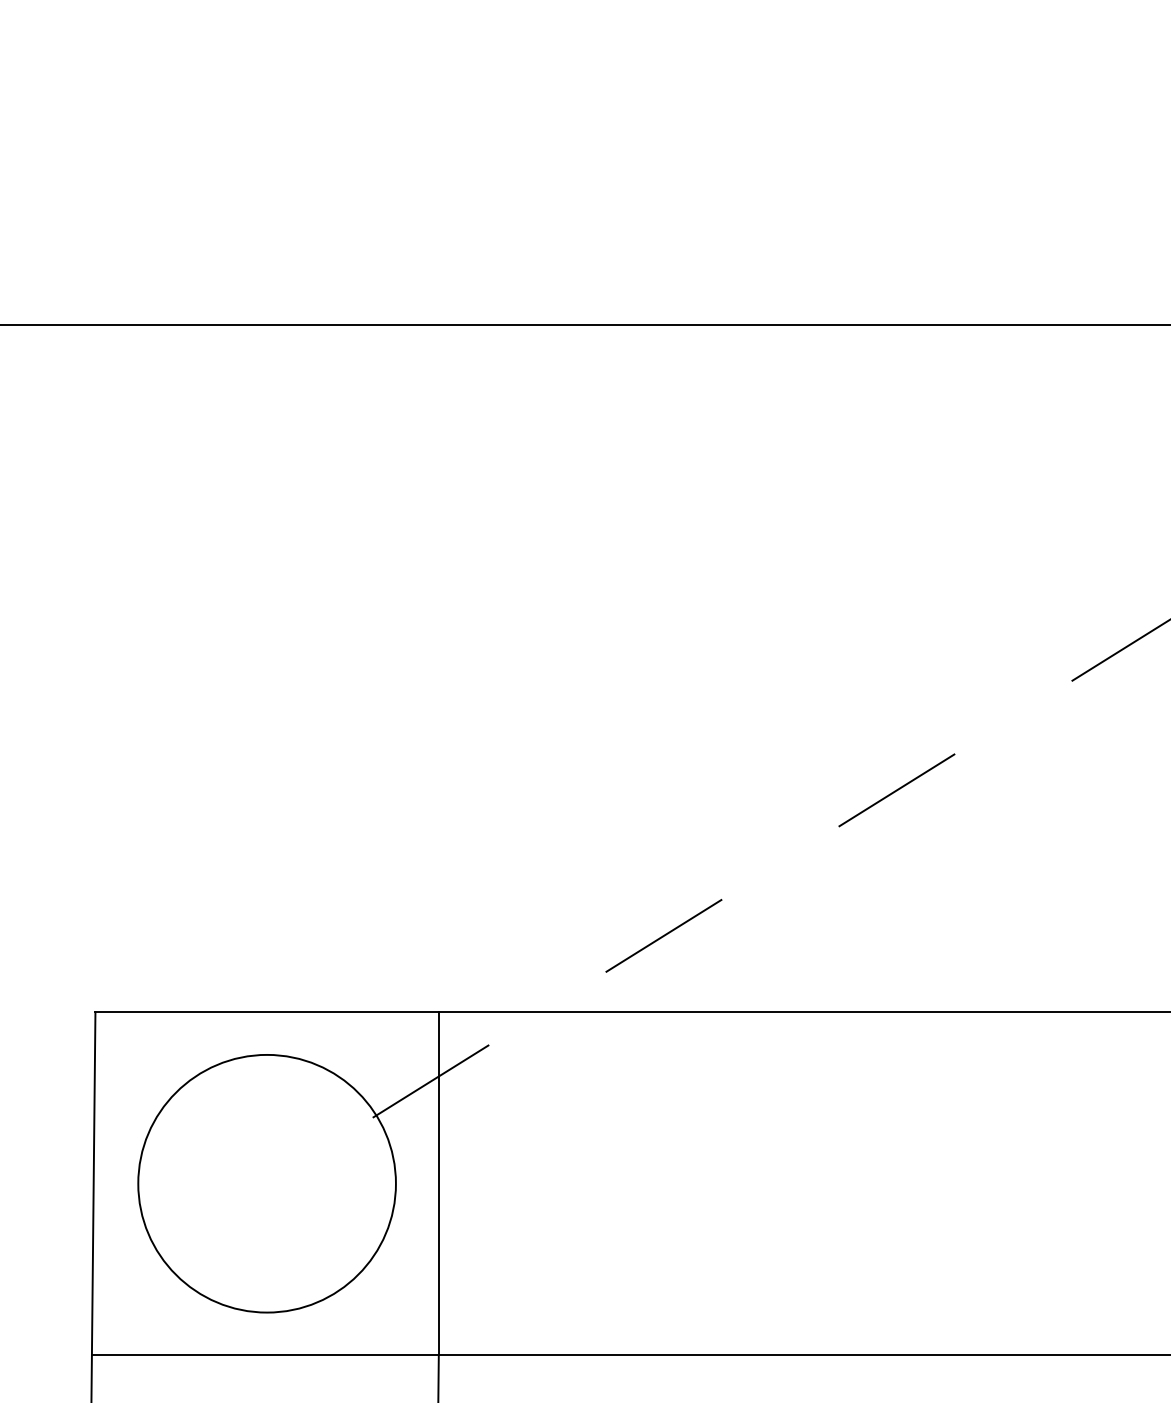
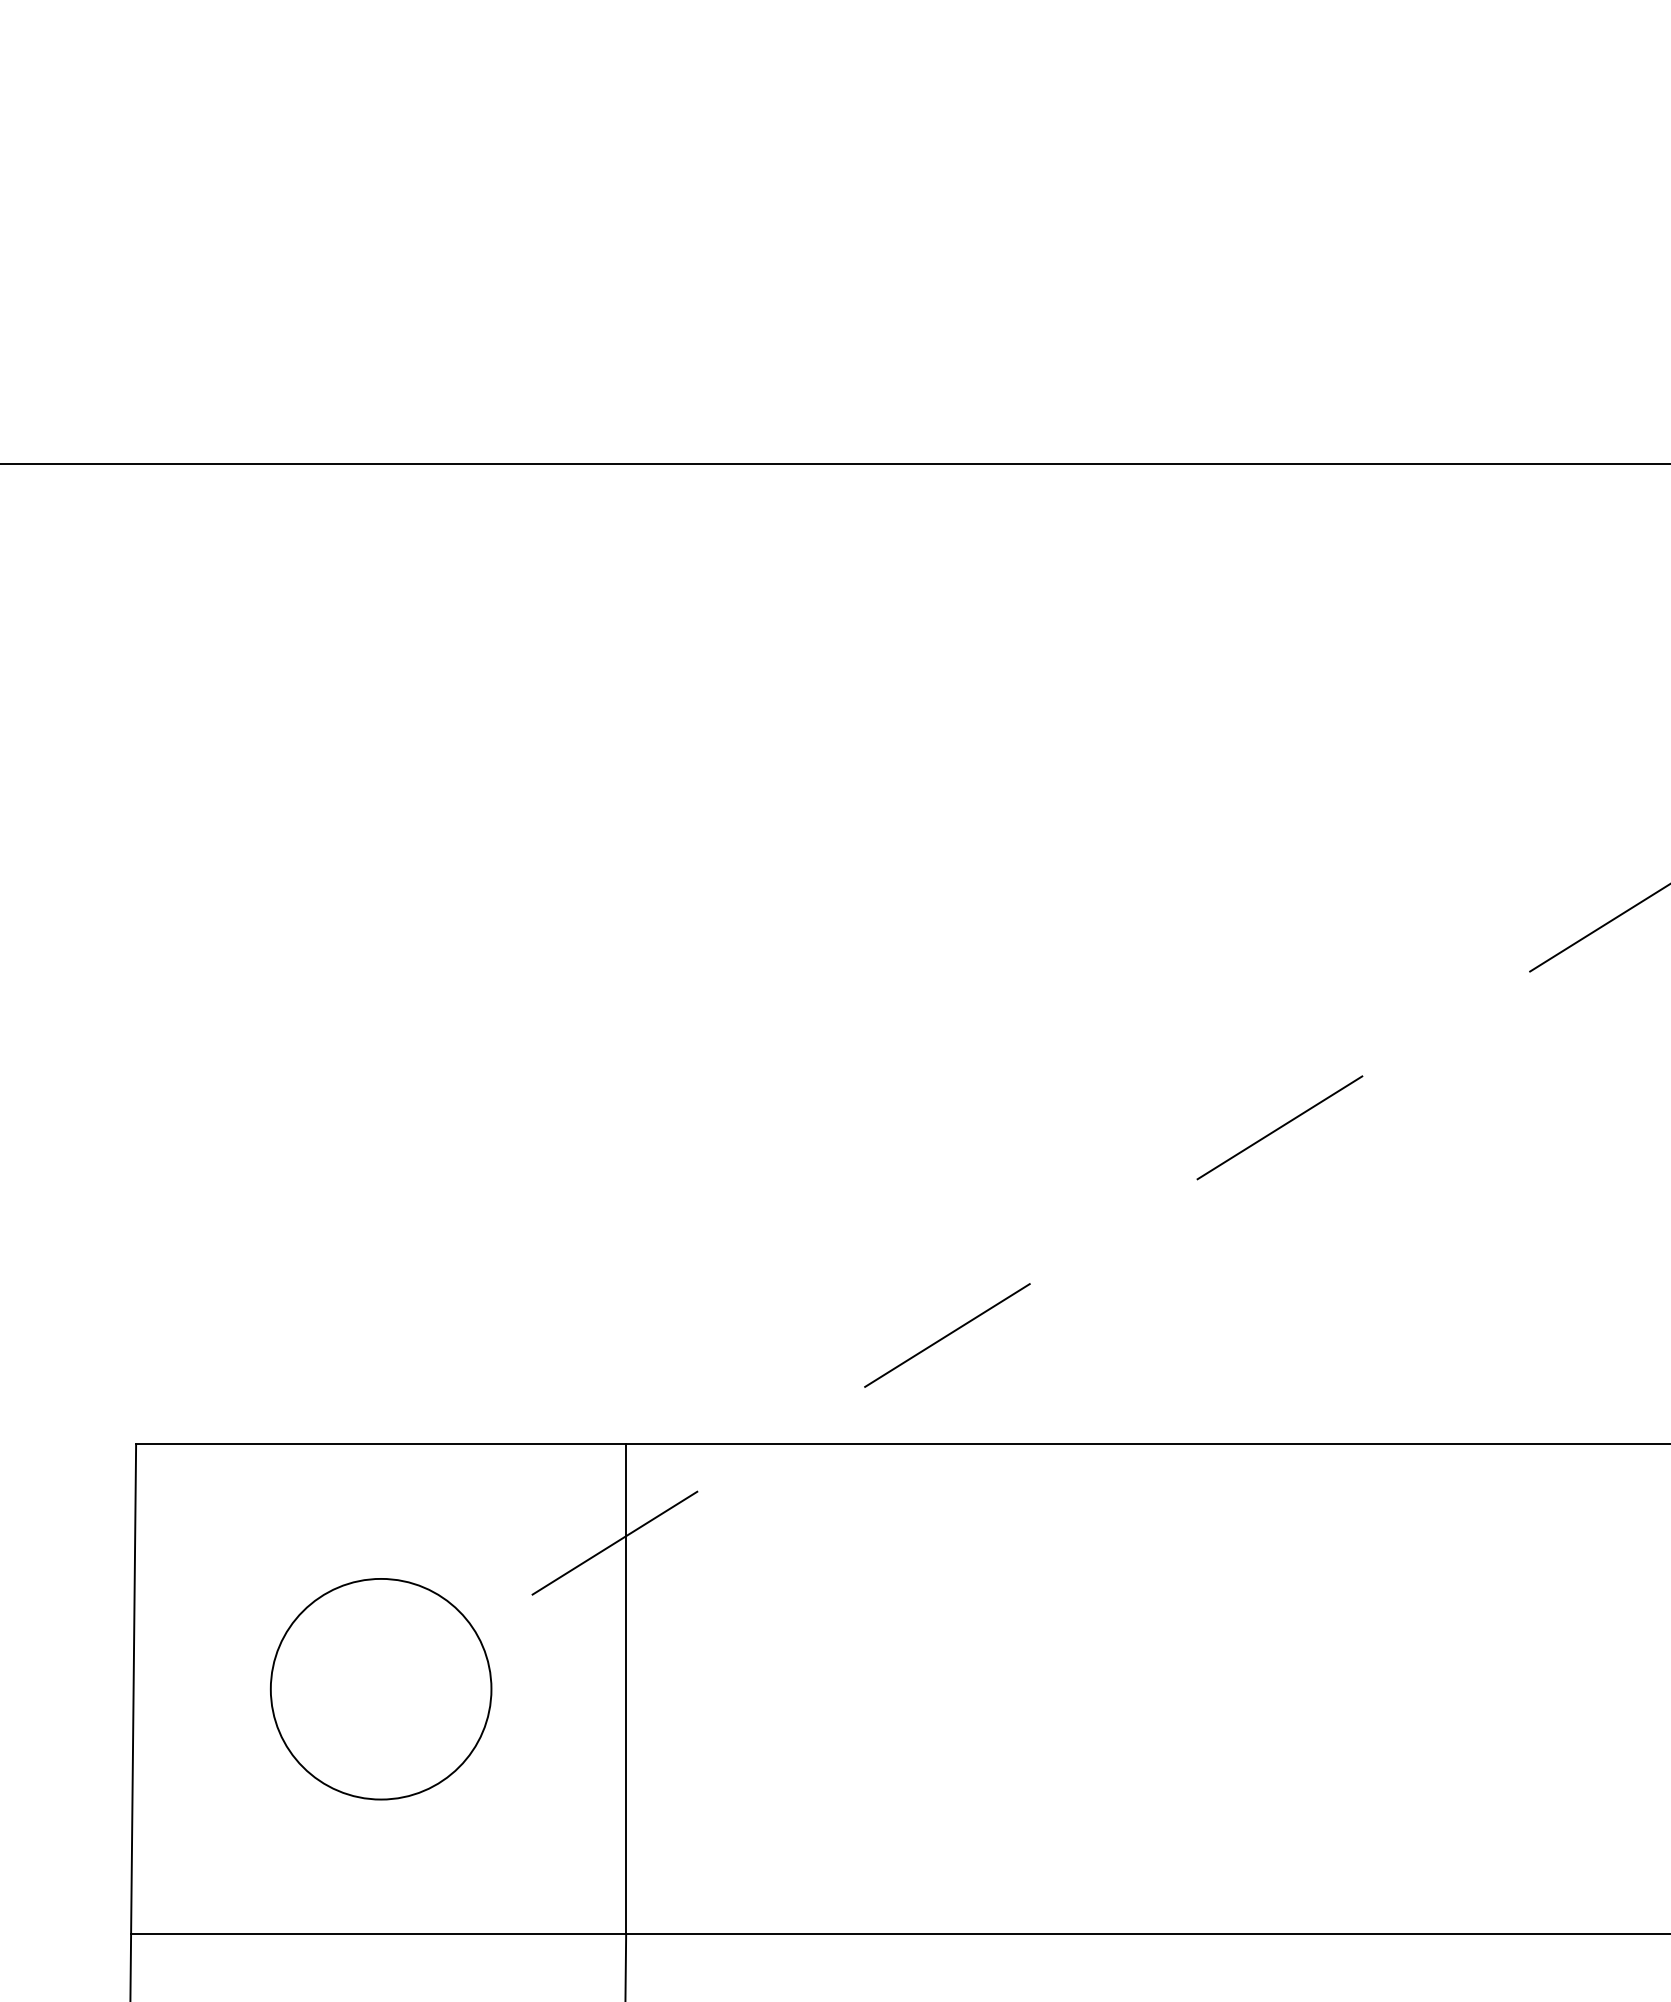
circle: (267, 1183) -> (381, 1689), size x0.6

